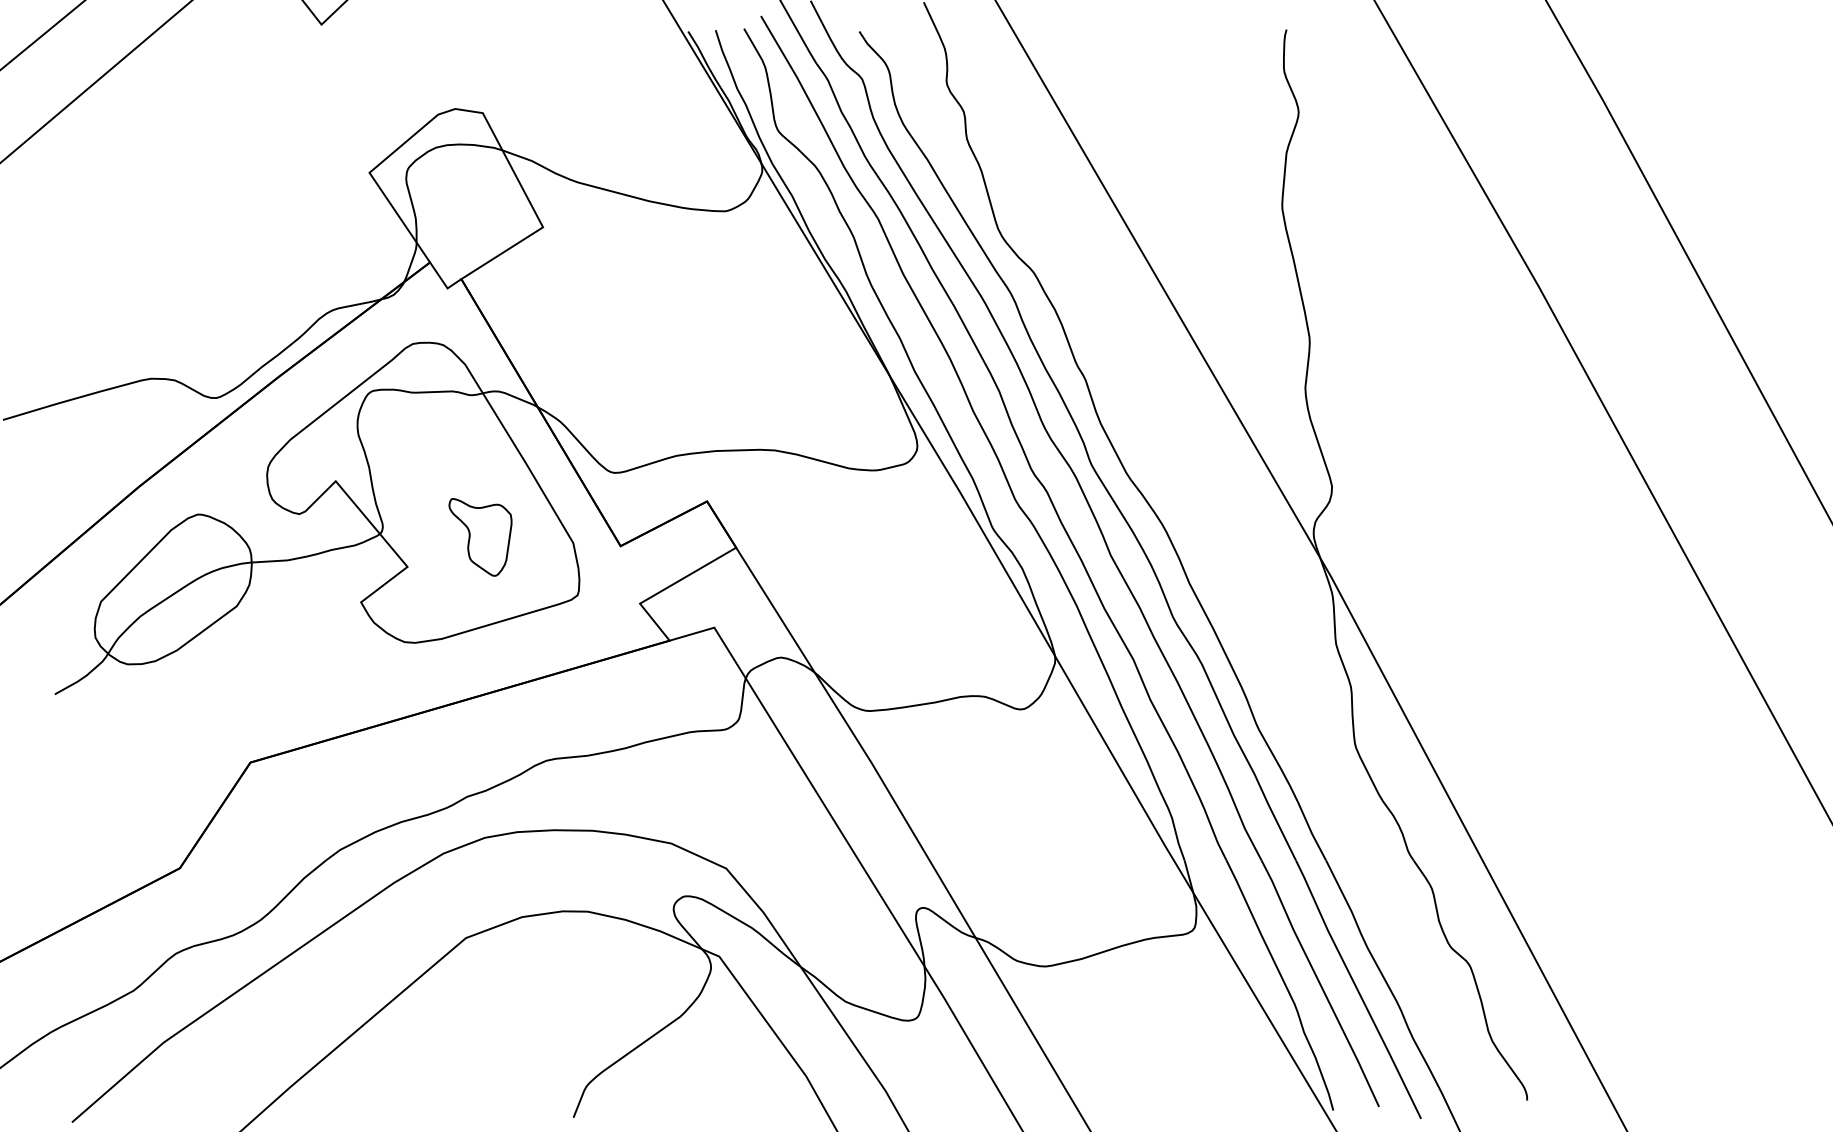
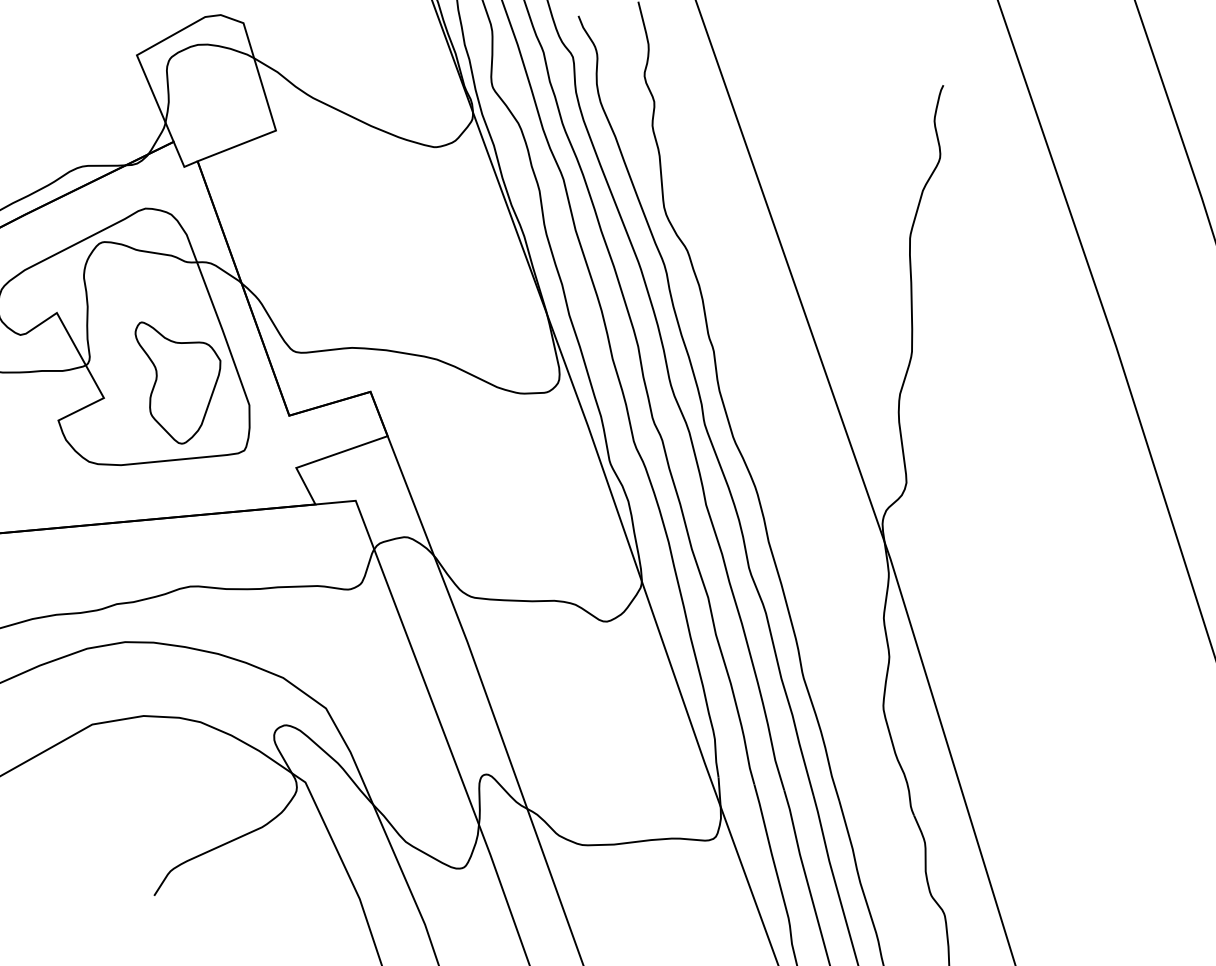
part: (480, 537) -> (171, 385), size x1.67

